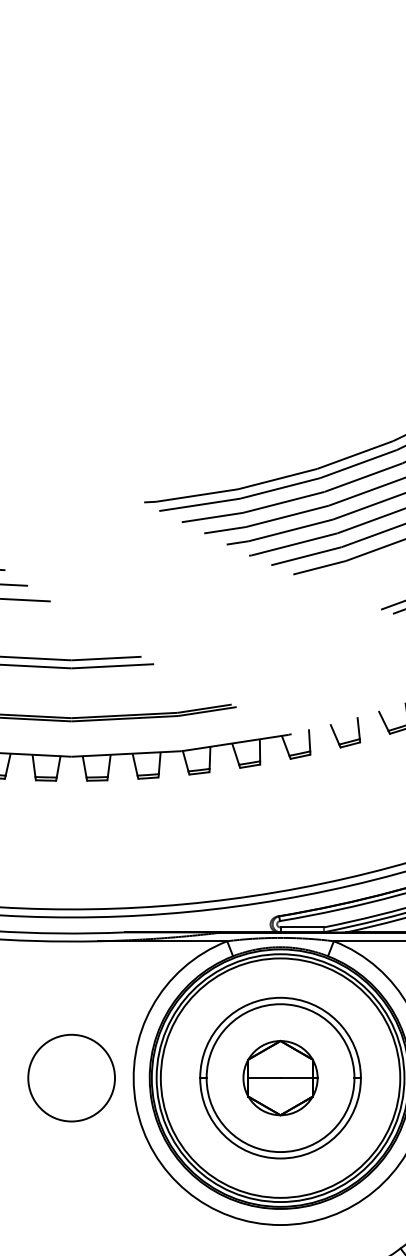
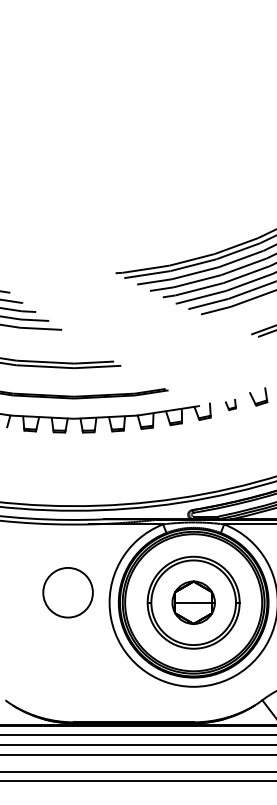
part: (344, 731) -> (230, 404), size x0.6
circle: (70, 1077) -> (67, 592), moved

